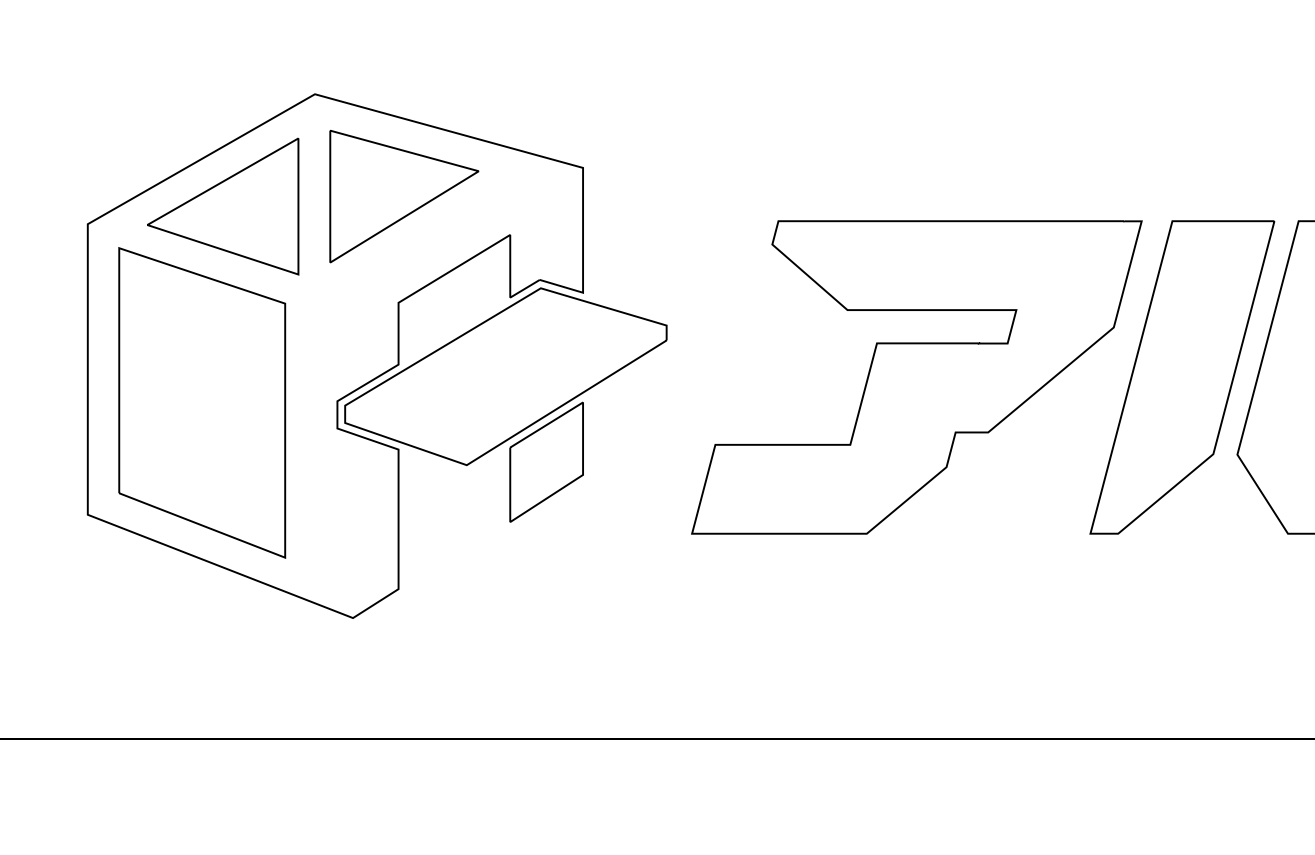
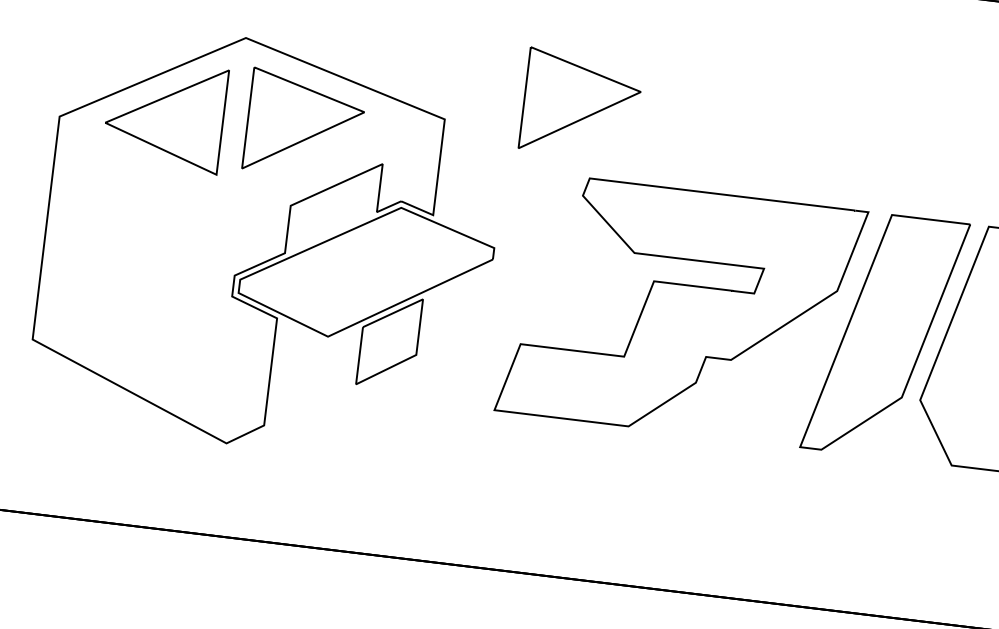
part: (756, 127) -> (581, 104), added
part: (202, 402) -> (131, 264), removed

